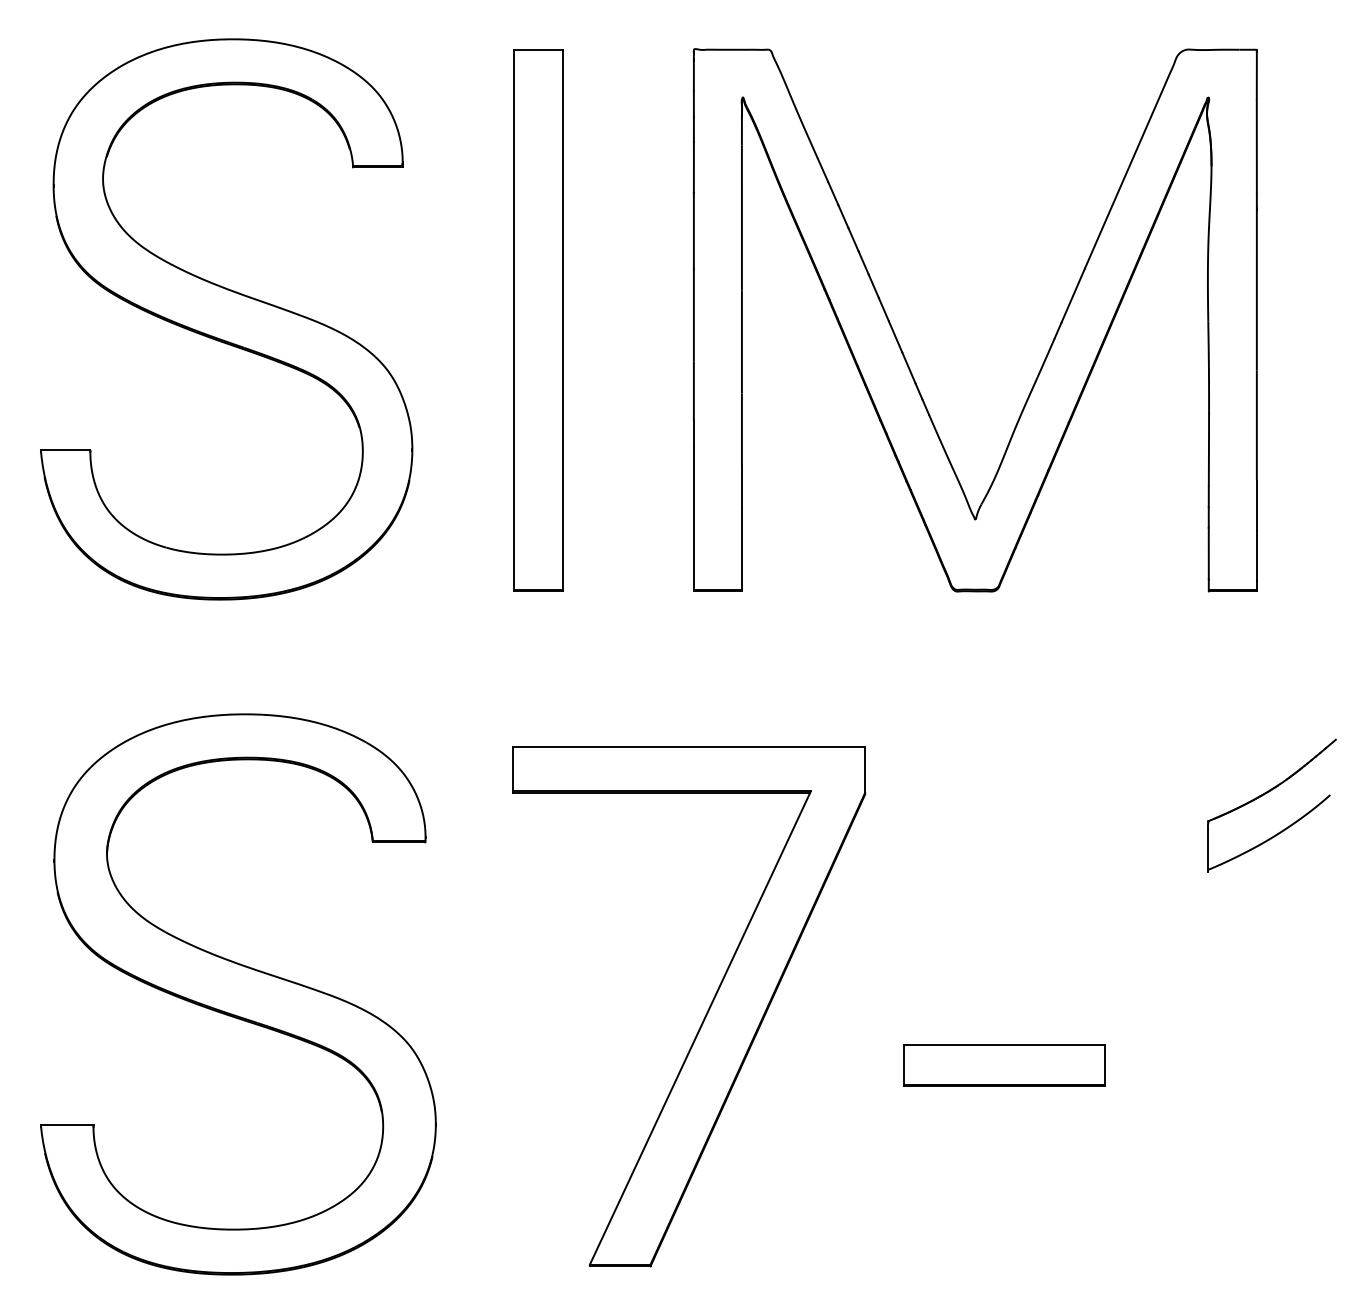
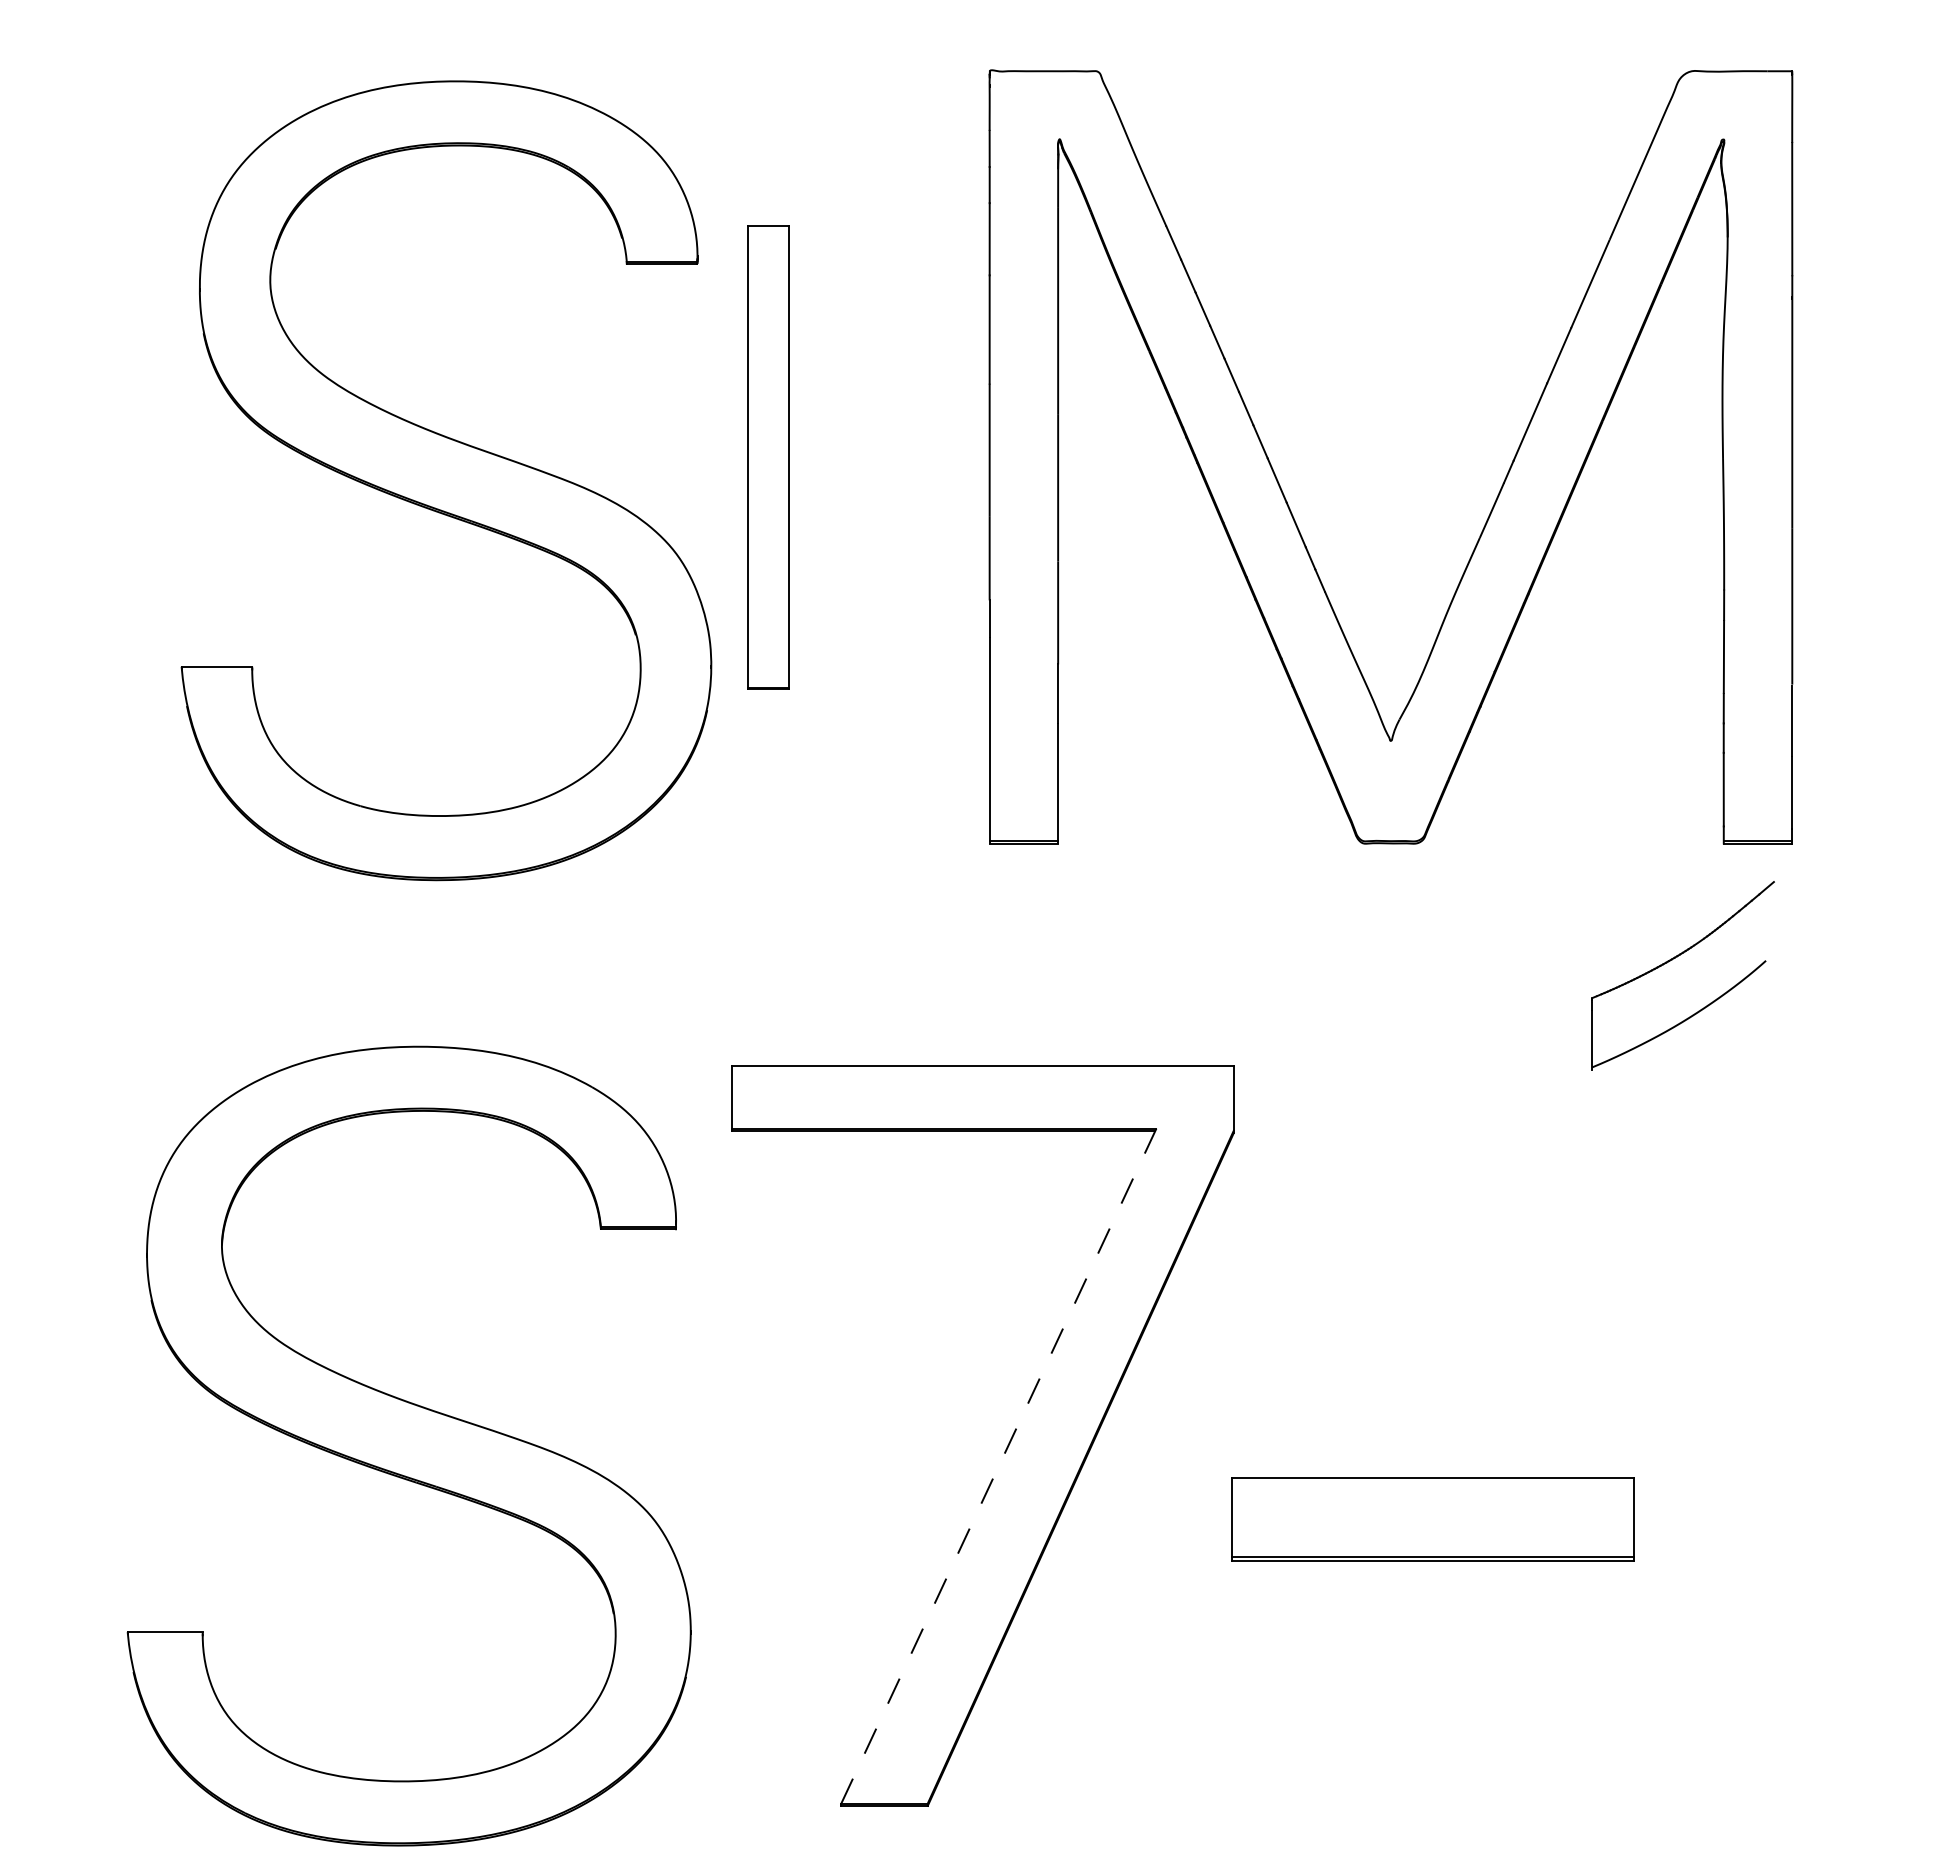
part: (226, 319) -> (446, 480), moved
part: (538, 320) -> (767, 457), size x0.6
part: (1264, 794) -> (1672, 960), moved
part: (237, 994) -> (408, 1445), moved
line: (700, 1028) -> (998, 1466), solid -> dashed
part: (1004, 1065) -> (1432, 1519), size x1.4

